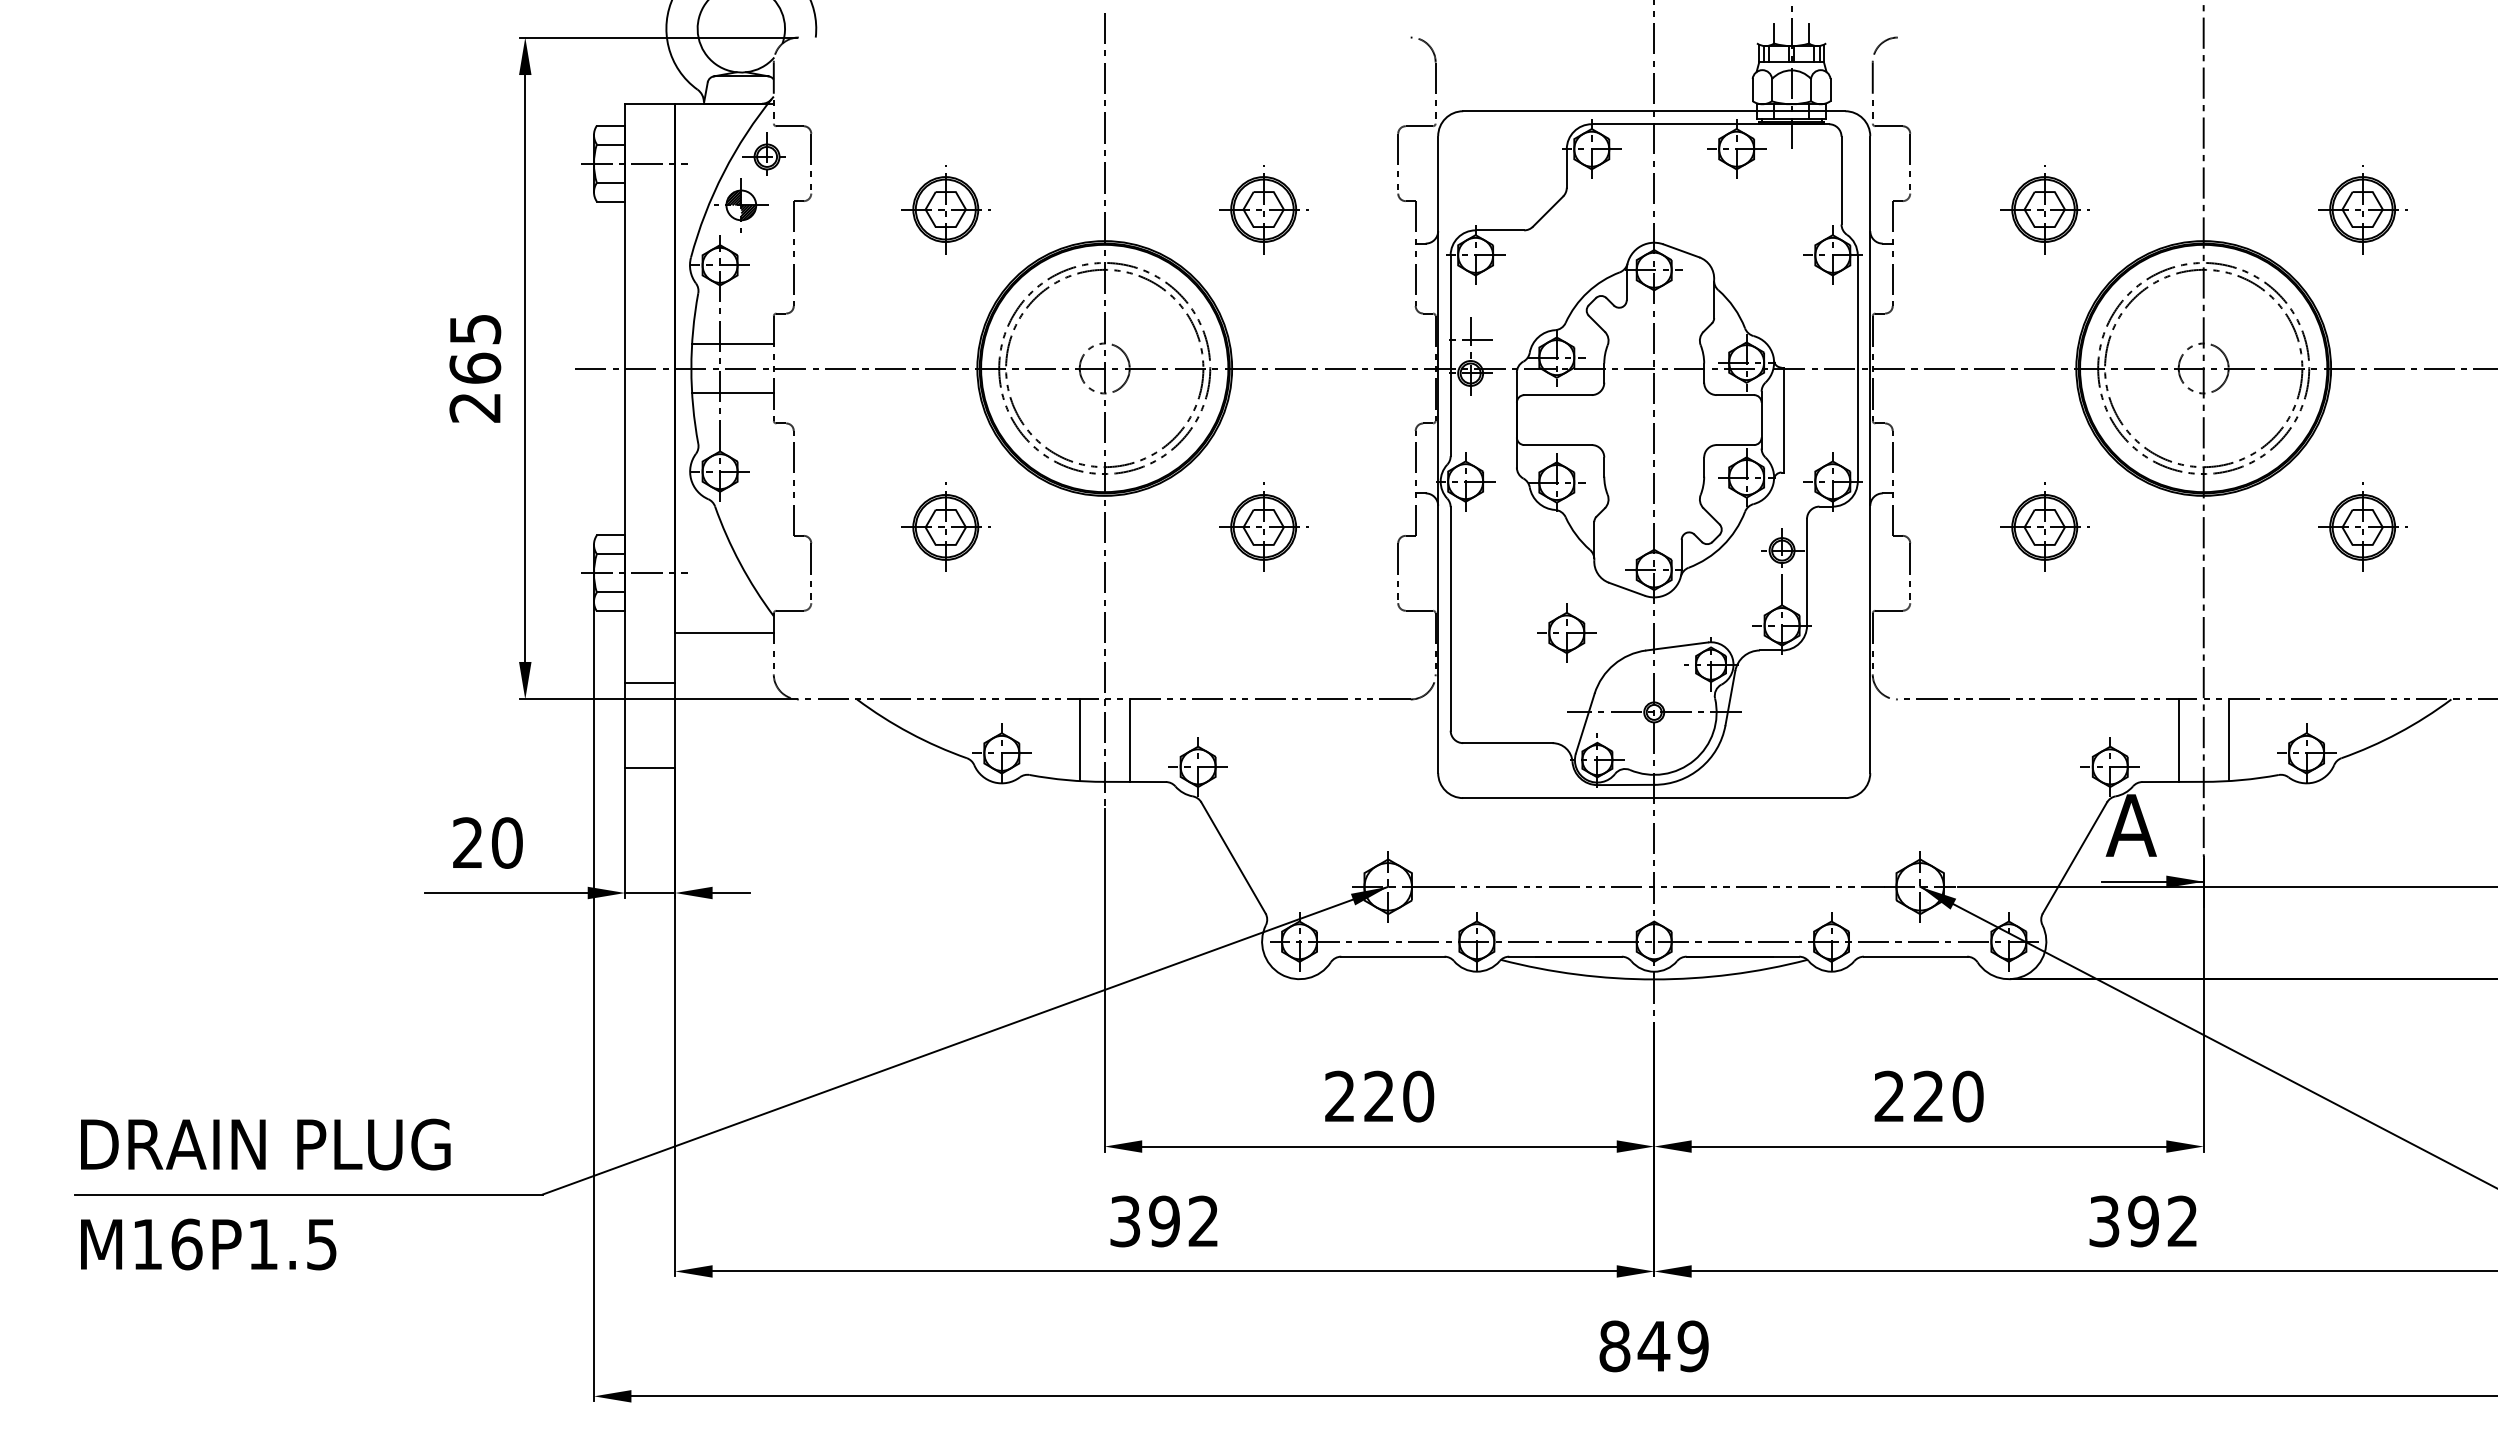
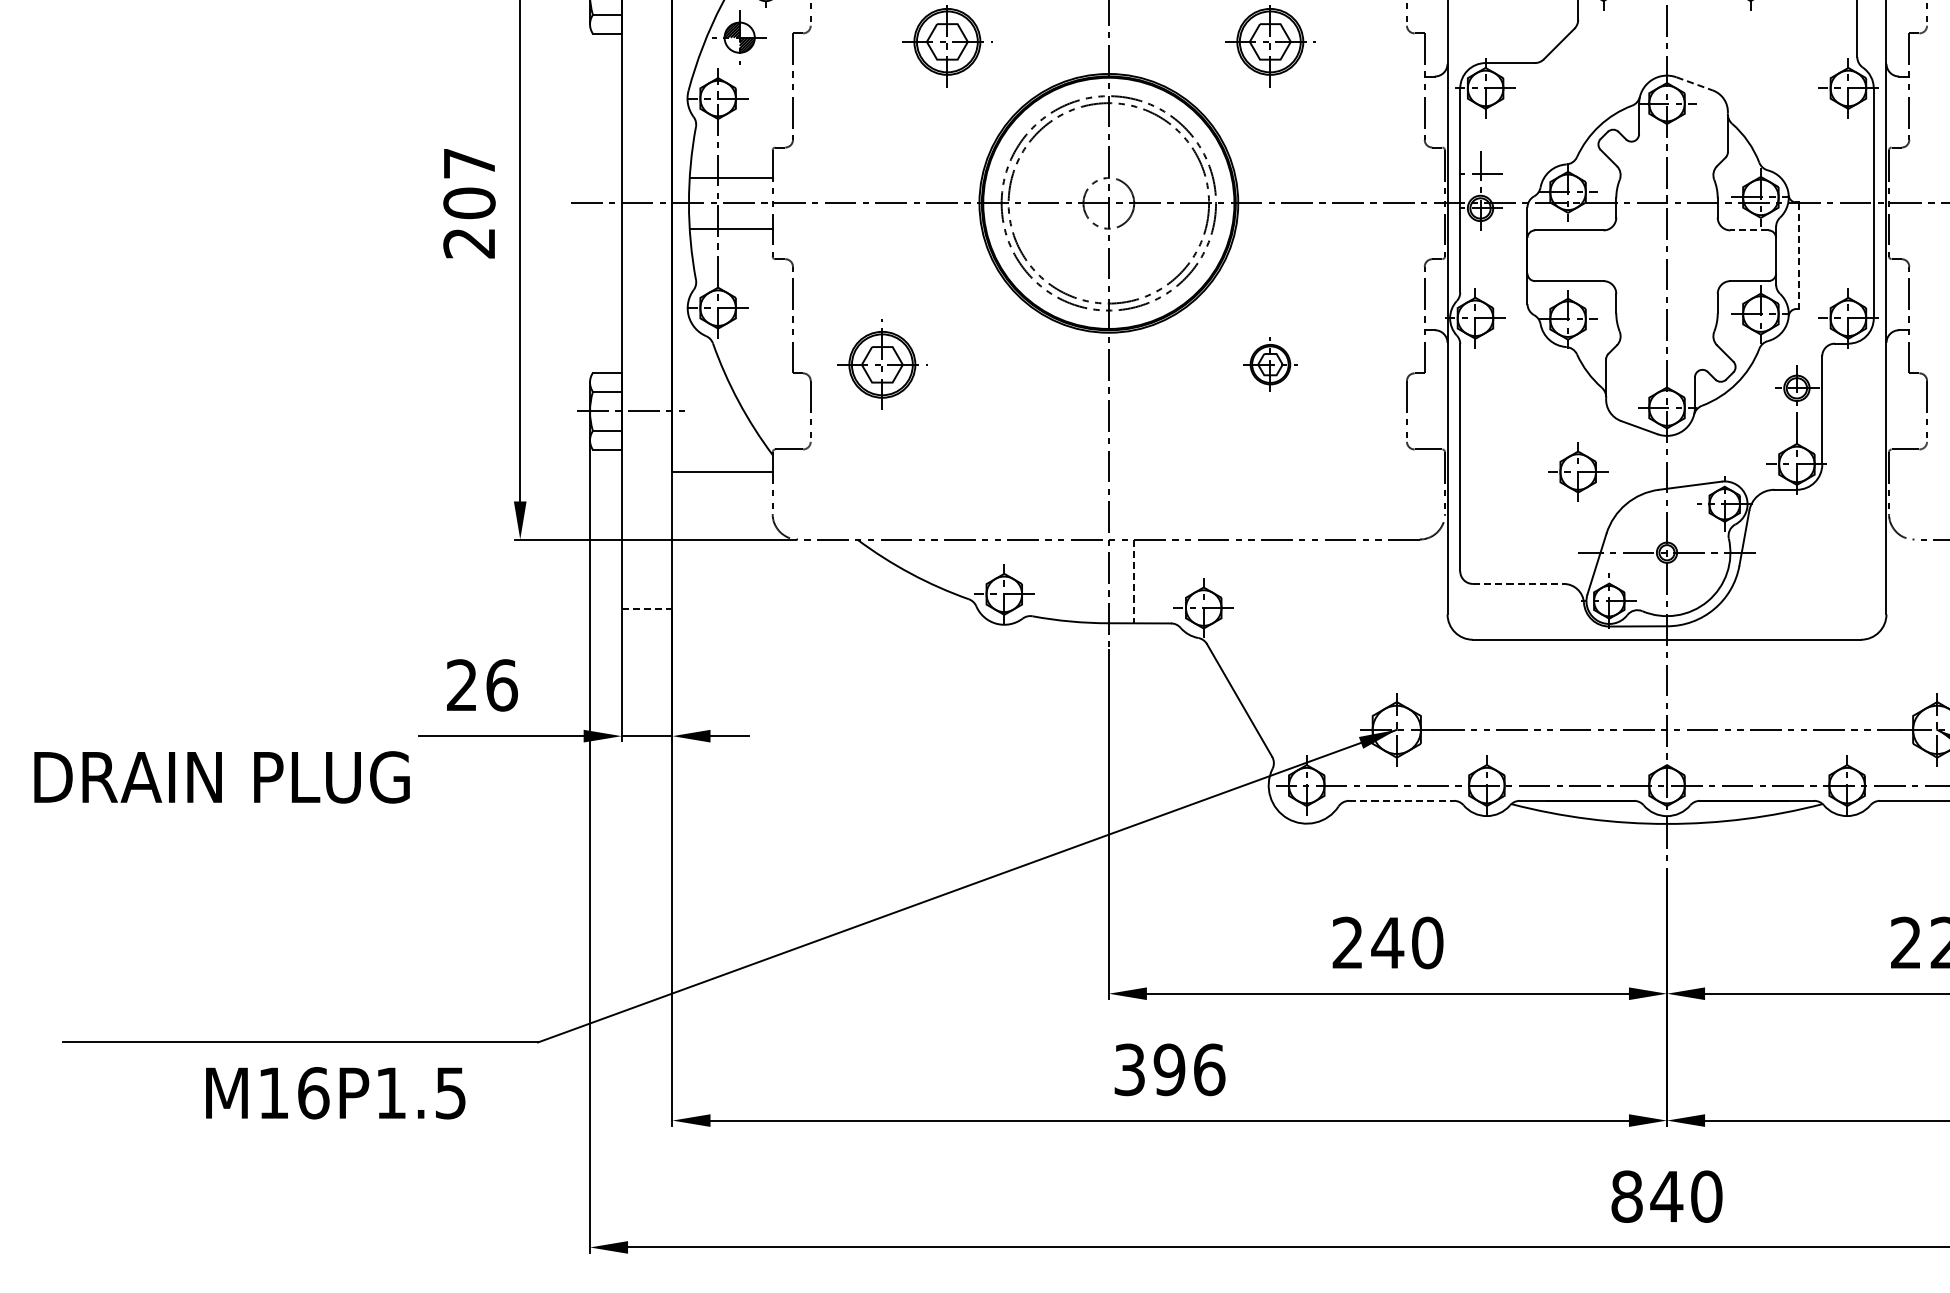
line: (1681, 251) -> (1694, 84), solid -> dashed
text: (475, 349) -> (469, 184), 265 -> 207
line: (1735, 395) -> (1749, 230), solid -> dashed
line: (1784, 420) -> (1799, 256), solid -> dashed
part: (945, 526) -> (882, 363), moved
part: (1263, 526) -> (1270, 363), size x0.6
line: (650, 683) -> (647, 523), removed
line: (1079, 740) -> (1083, 581), removed
line: (1129, 741) -> (1134, 582), solid -> dashed
line: (1507, 743) -> (1517, 584), solid -> dashed
line: (650, 768) -> (647, 609), solid -> dashed
text: (507, 842) -> (502, 684), 20 -> 26
line: (1392, 956) -> (1401, 800), solid -> dashed
text: (1378, 1095) -> (1386, 941), 220 -> 240
text: (265, 1144) -> (221, 777), moved
text: (1203, 1221) -> (1209, 1069), 392 -> 396
text: (208, 1244) -> (335, 1093), moved
text: (1692, 1346) -> (1705, 1196), 849 -> 840

